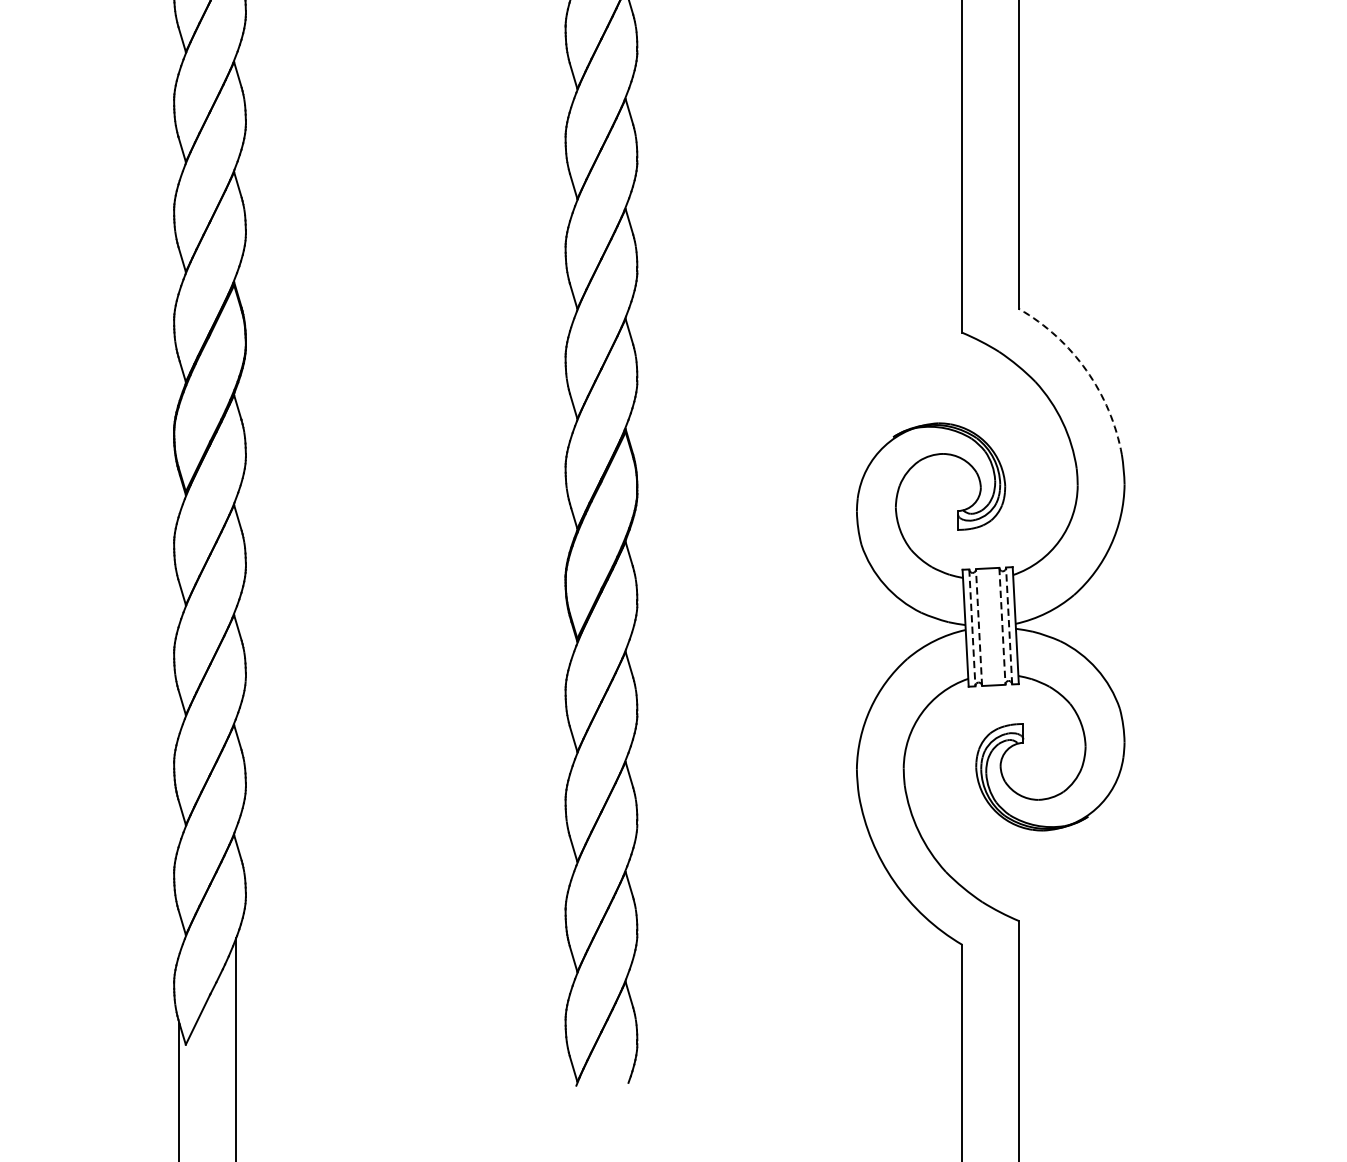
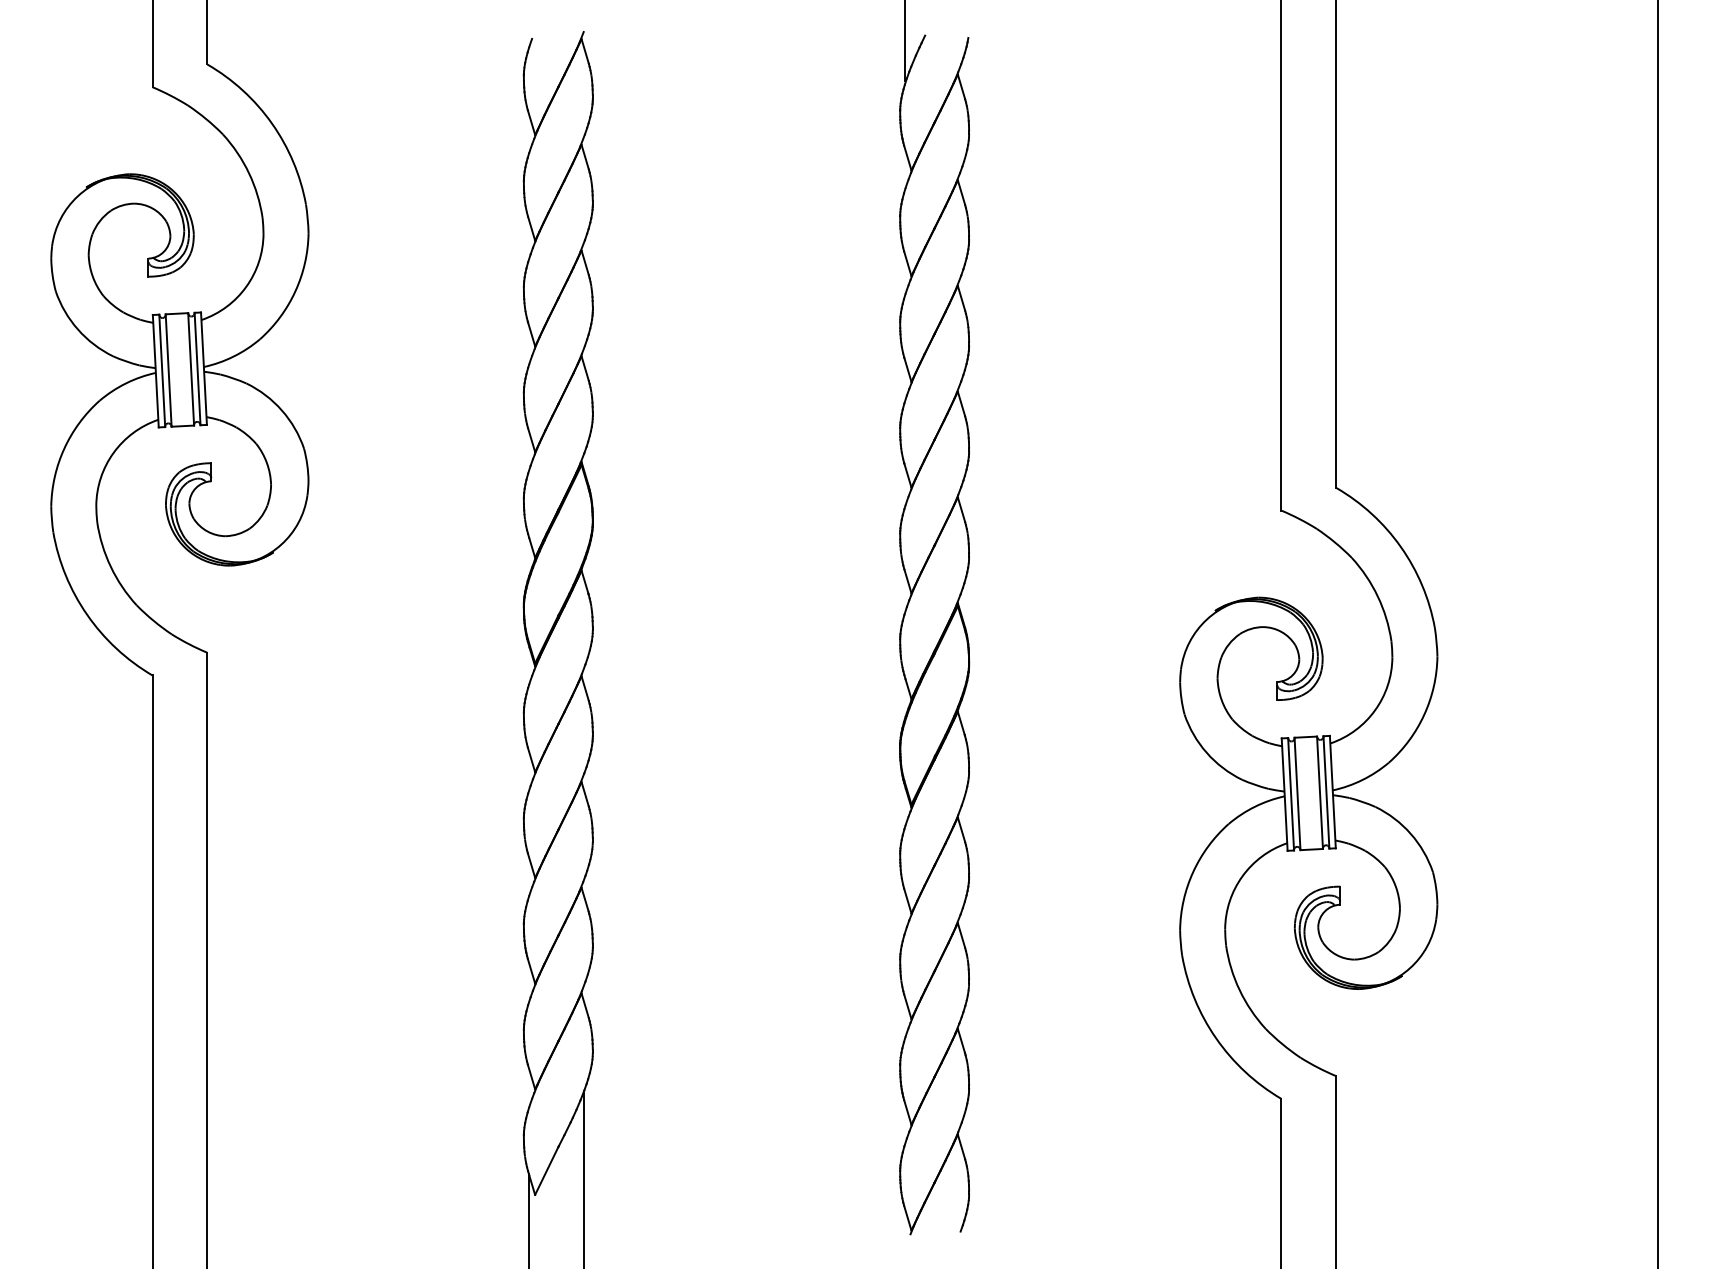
arc: (1086, 371) -> (1400, 547), dashed -> solid
line: (1009, 624) -> (1326, 791), dashed -> solid
line: (979, 627) -> (1297, 793), dashed -> solid
line: (1002, 627) -> (1320, 793), dashed -> solid
line: (972, 628) -> (1291, 794), dashed -> solid

